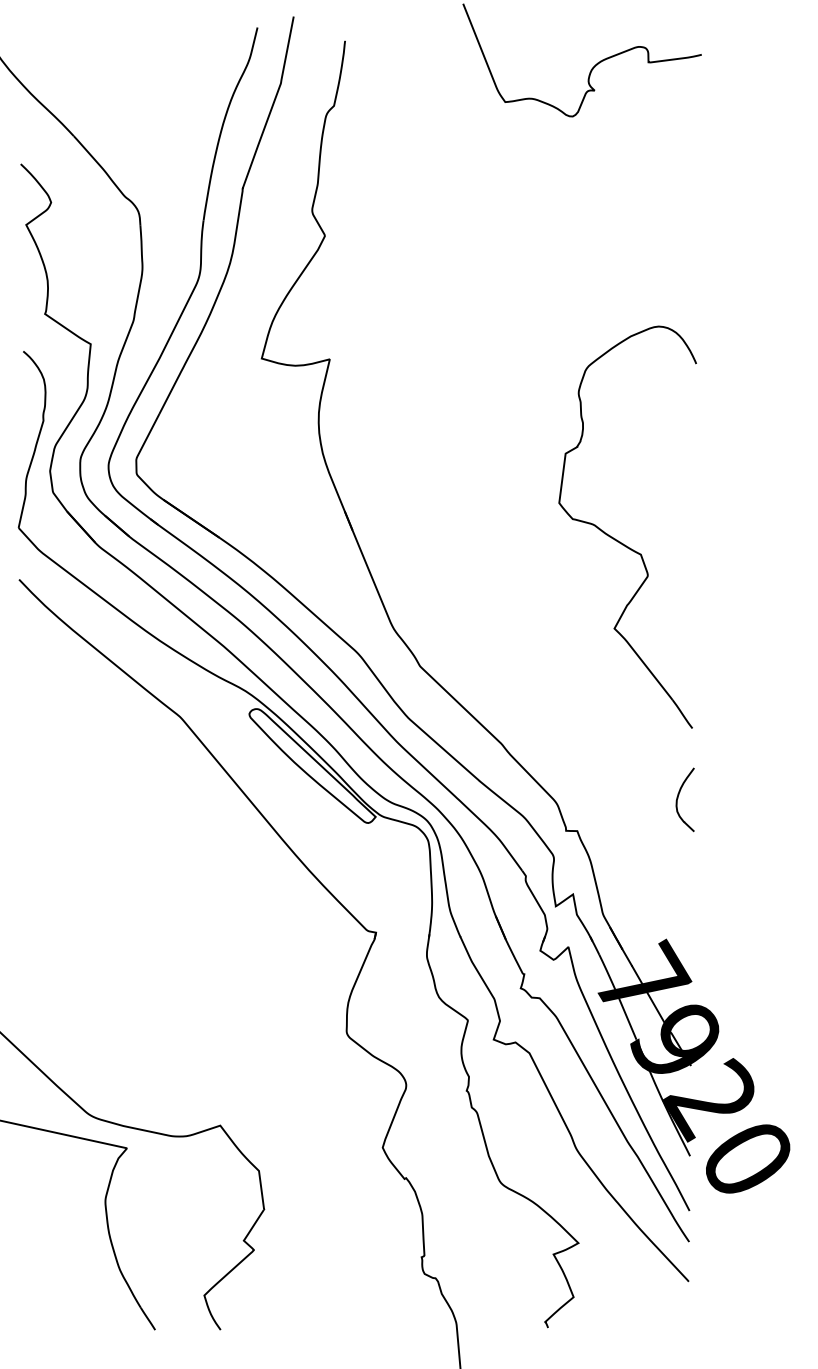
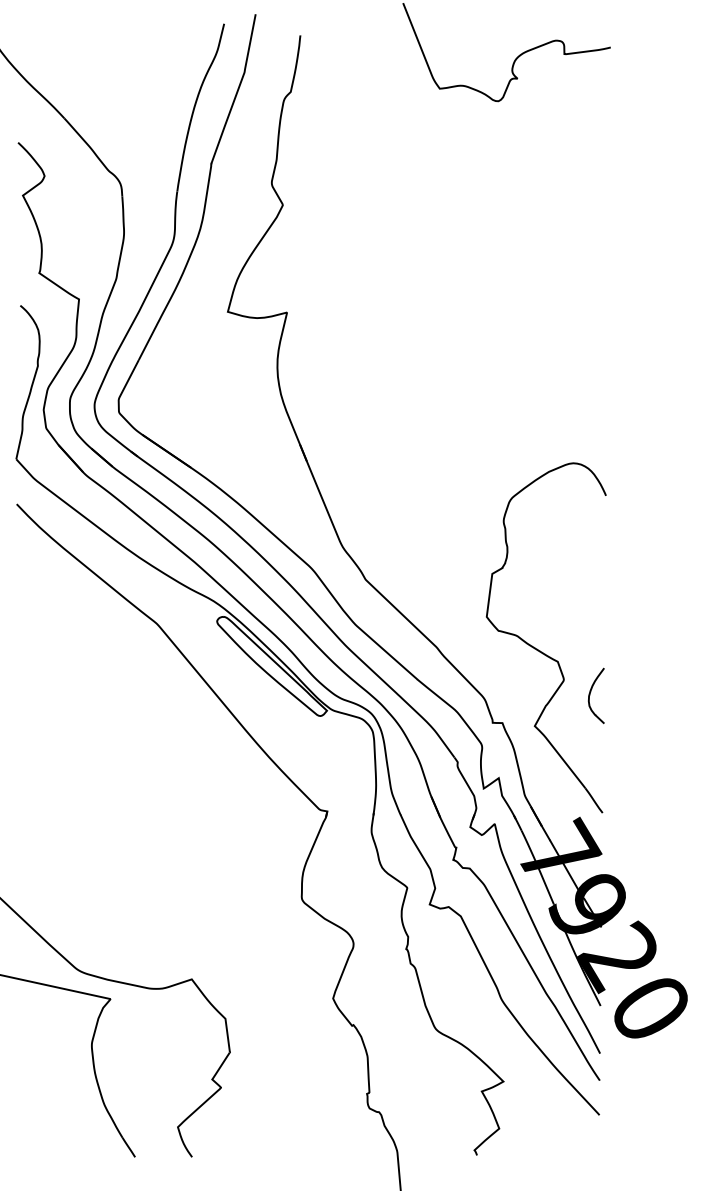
part: (617, 539) -> (537, 648), moved

